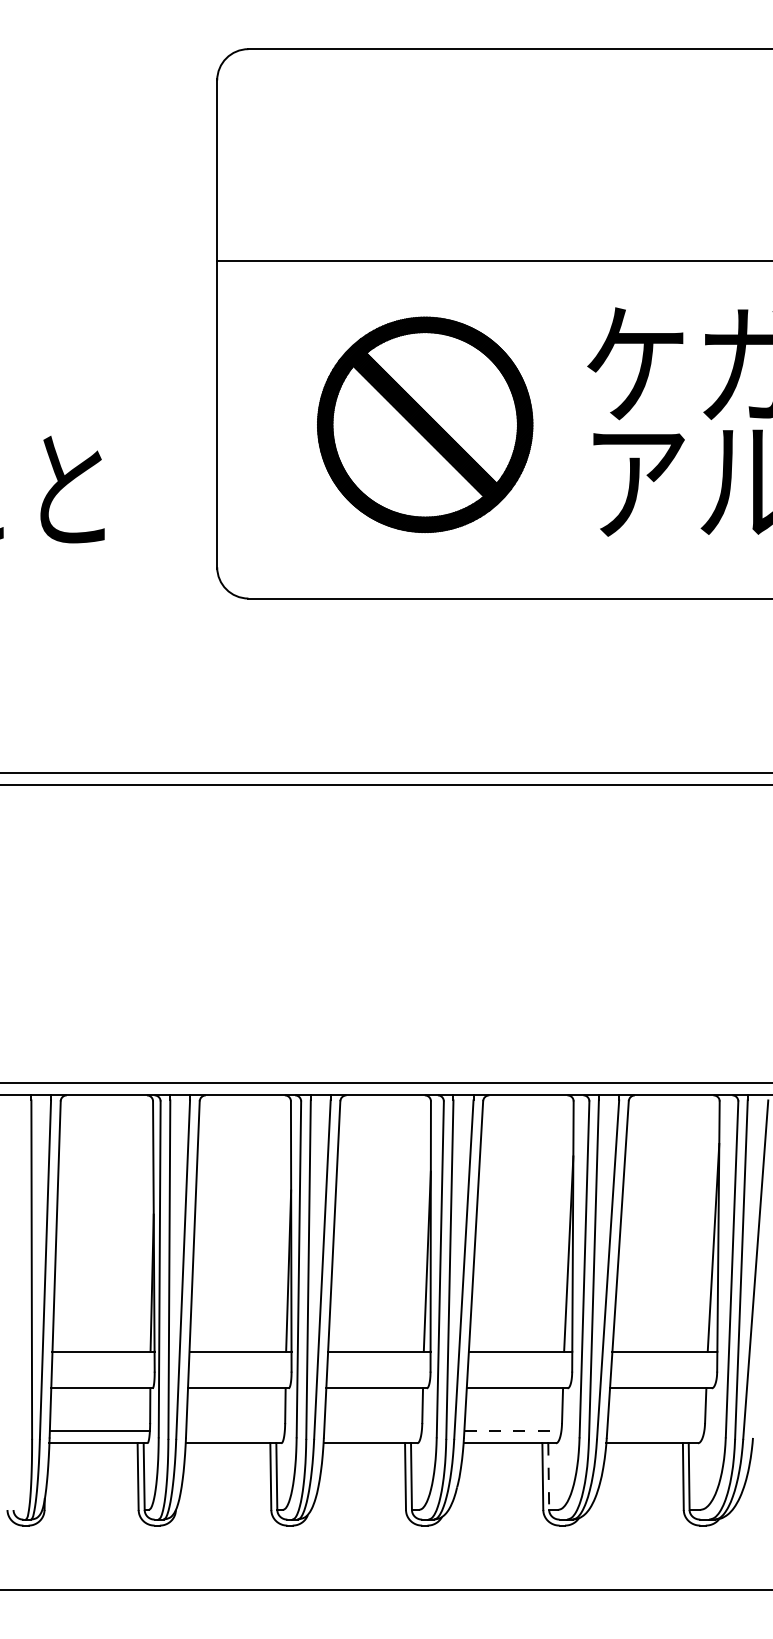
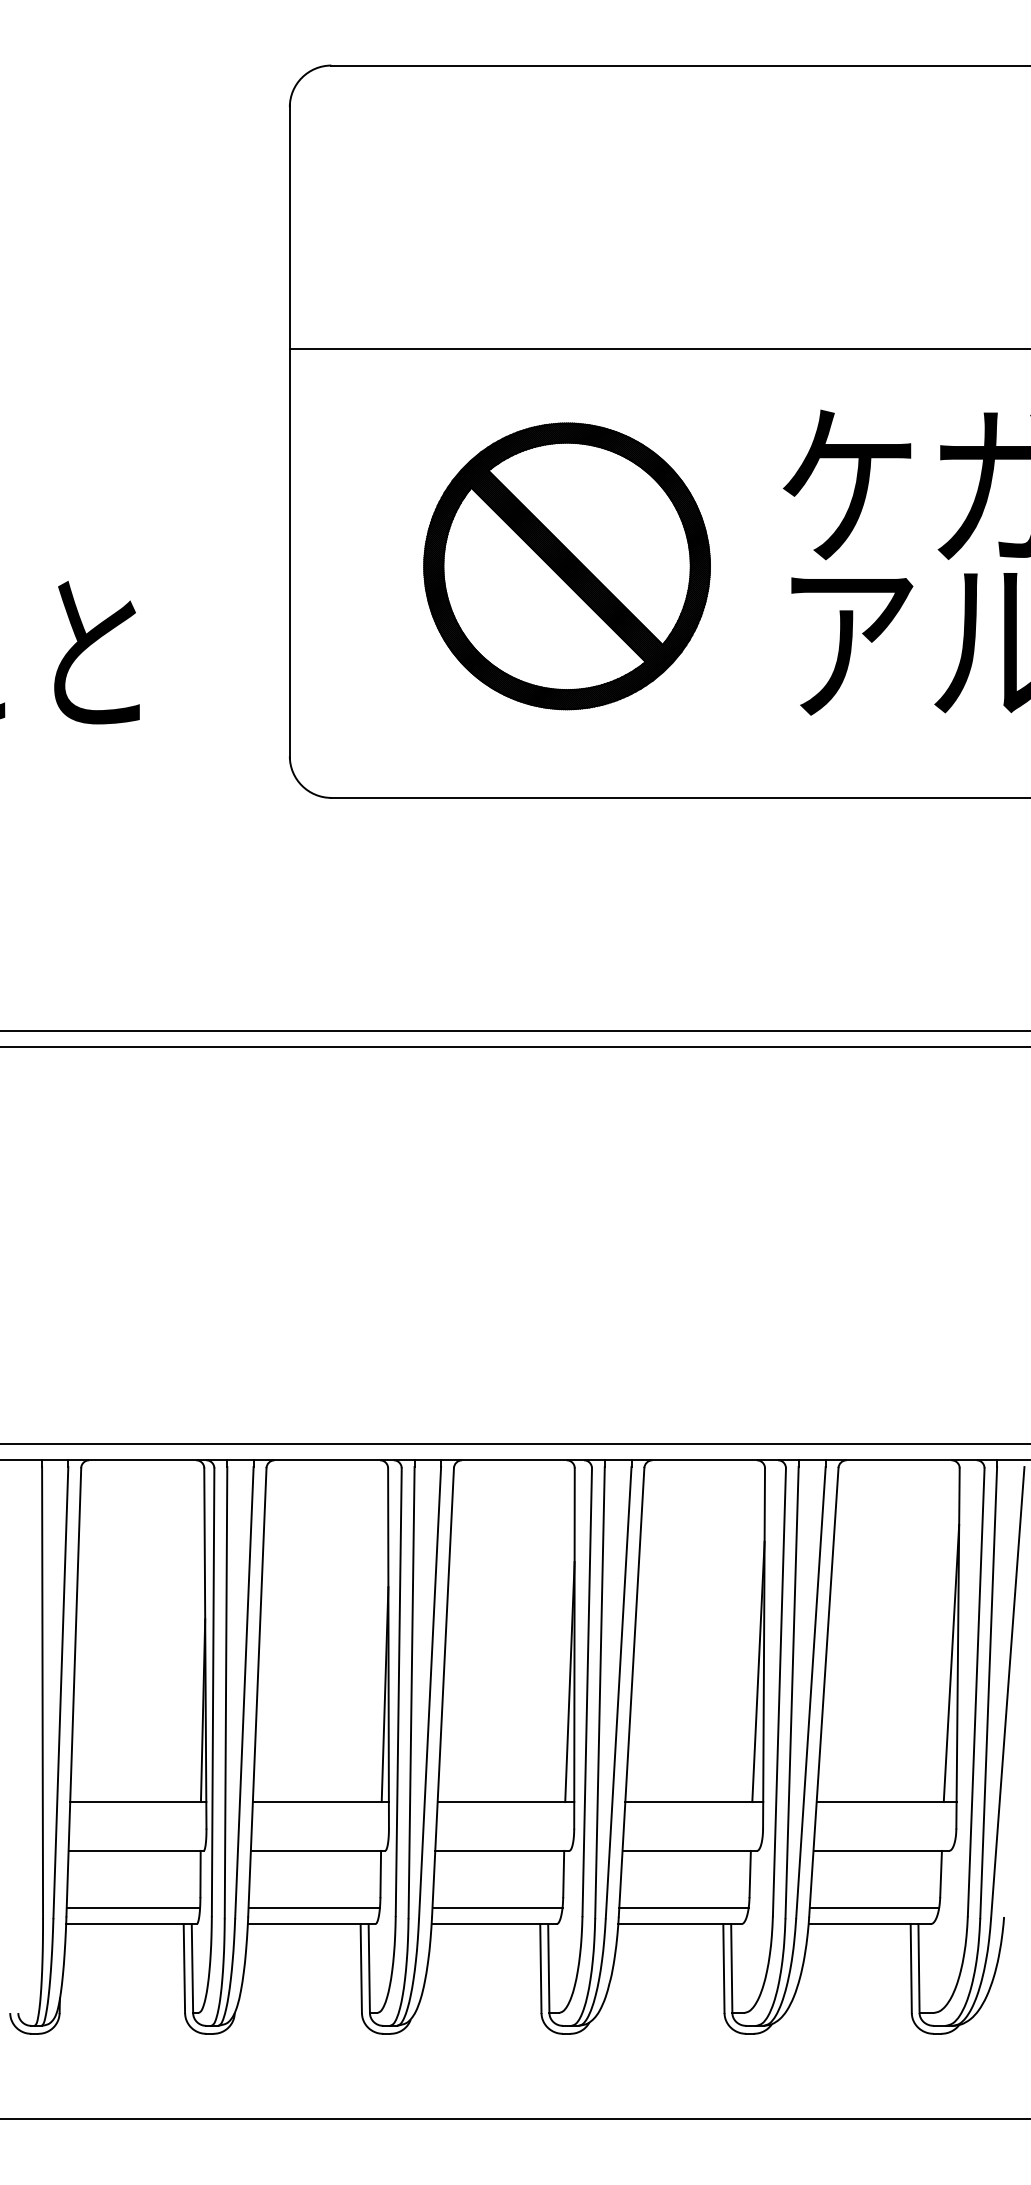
line: (234, 1430) -> (313, 1907), added
line: (372, 1430) -> (497, 1907), added
line: (513, 1430) -> (684, 1907), dashed -> solid
line: (655, 1430) -> (874, 1907), added
line: (548, 1477) -> (731, 1969), dashed -> solid

